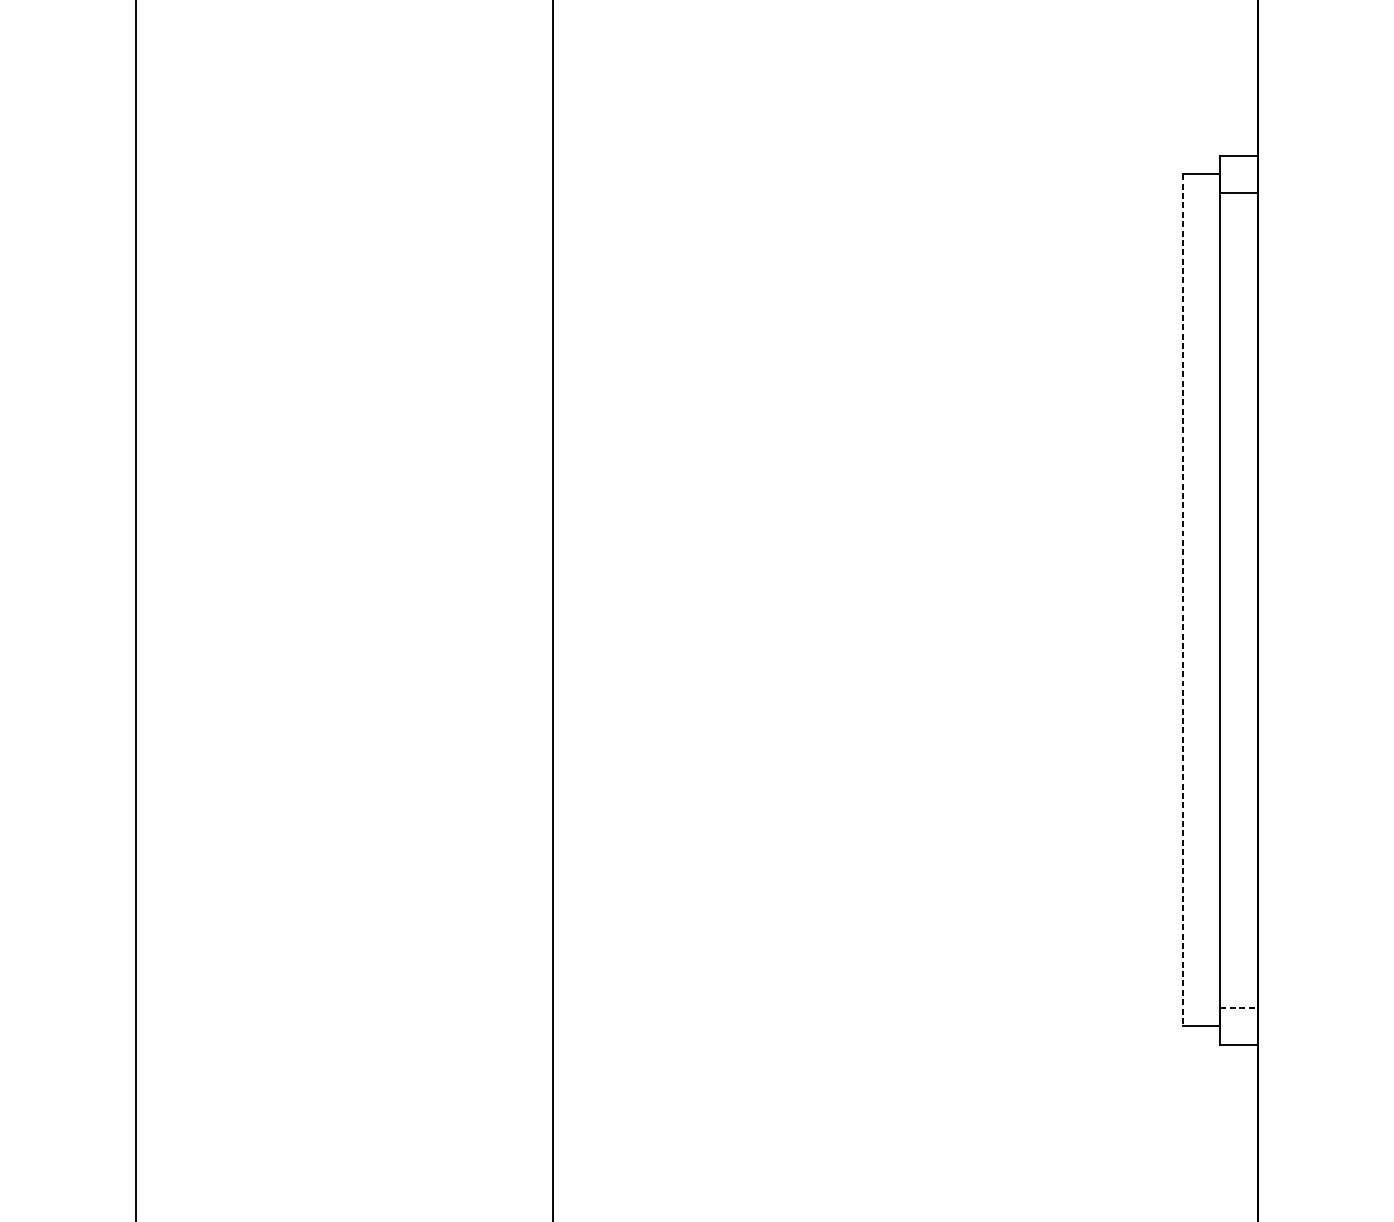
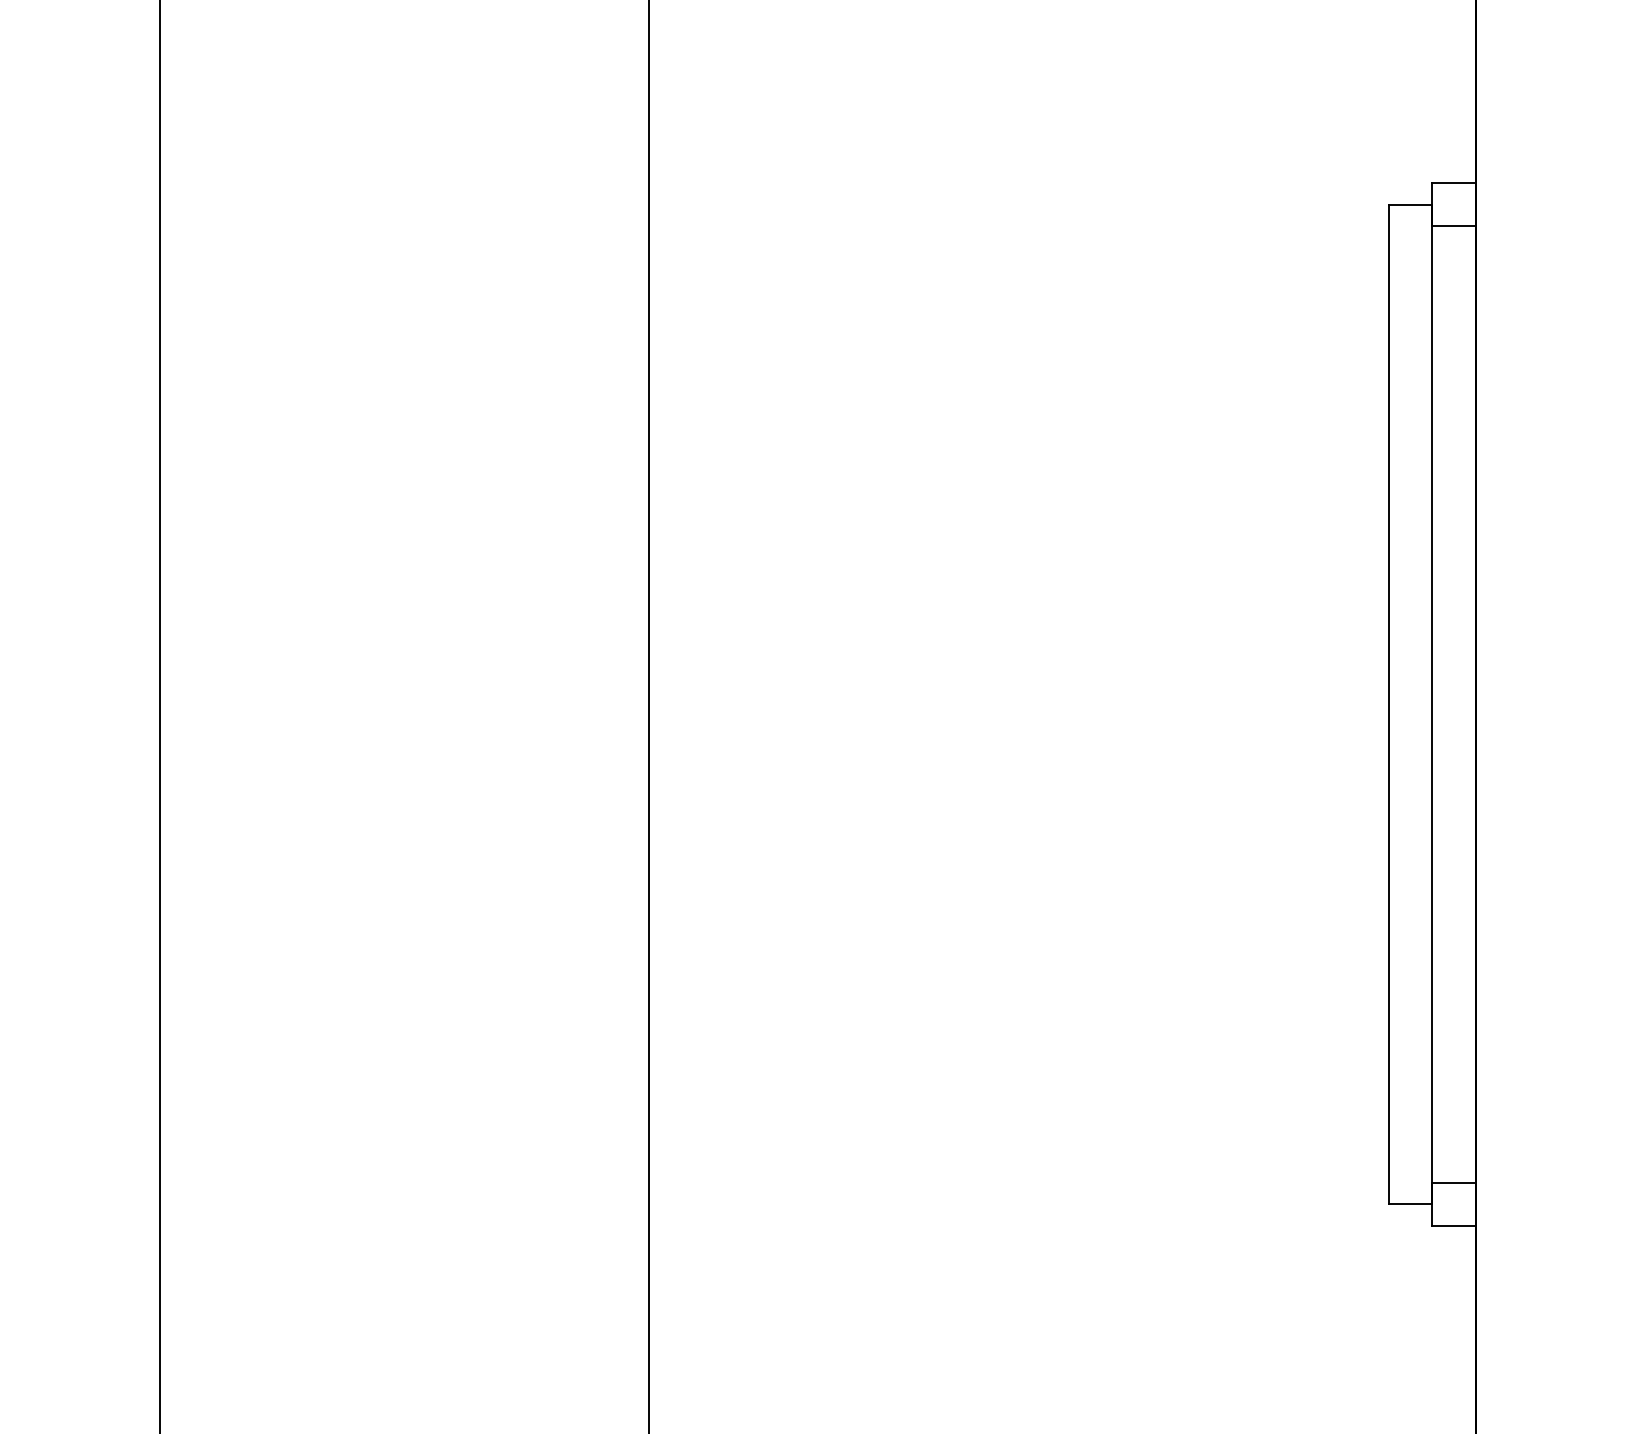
line: (1183, 600) -> (1388, 704), dashed -> solid
line: (1239, 1007) -> (1454, 1182), dashed -> solid

